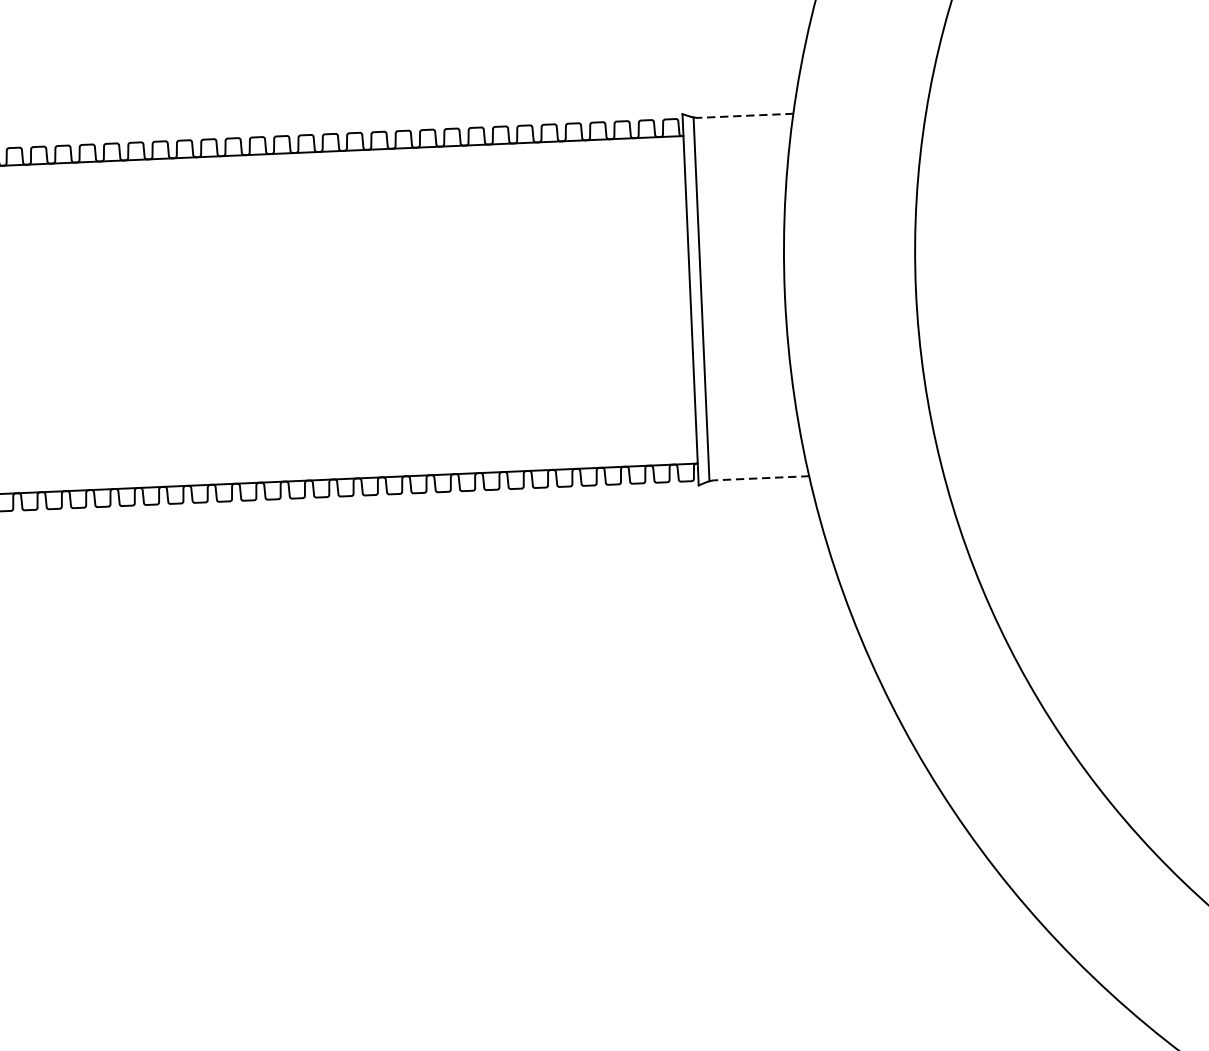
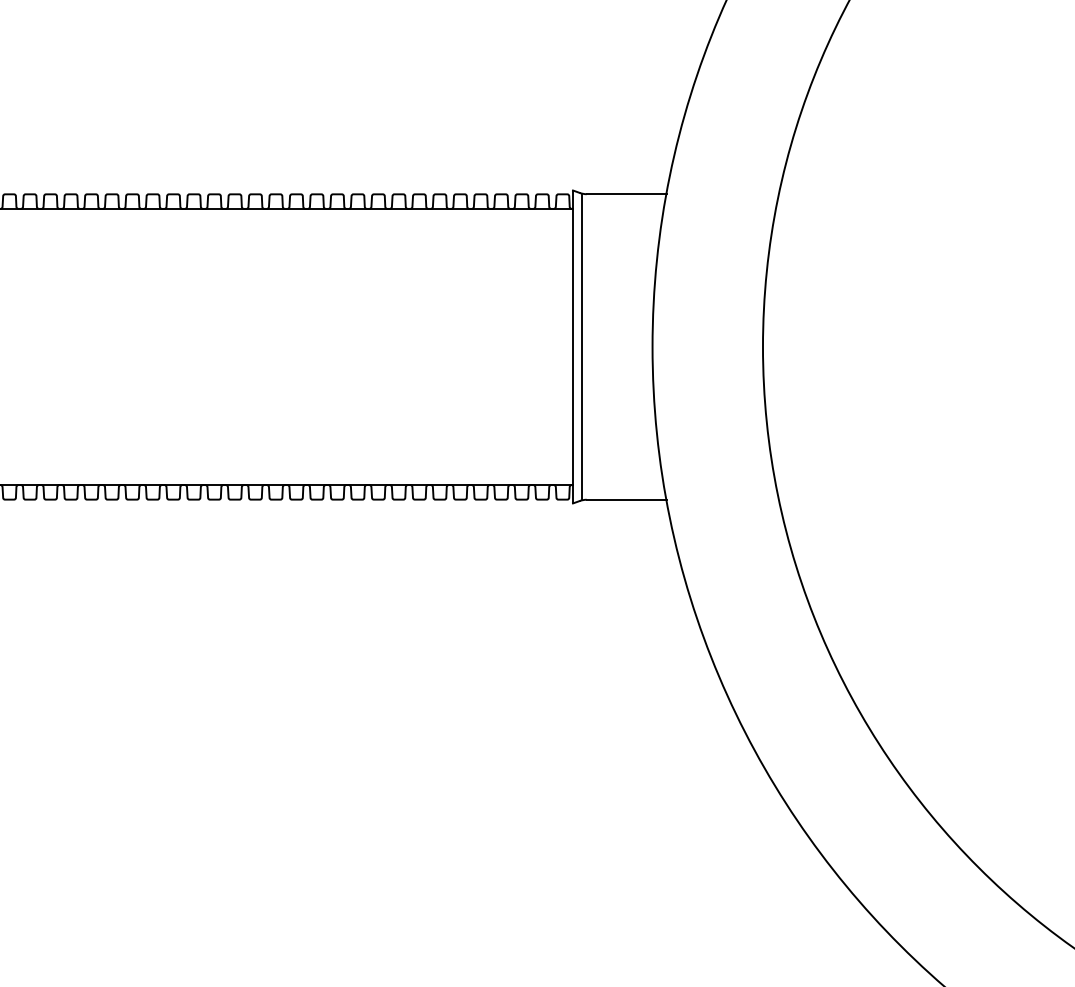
line: (746, 116) -> (626, 194), dashed -> solid
line: (761, 477) -> (626, 499), dashed -> solid

